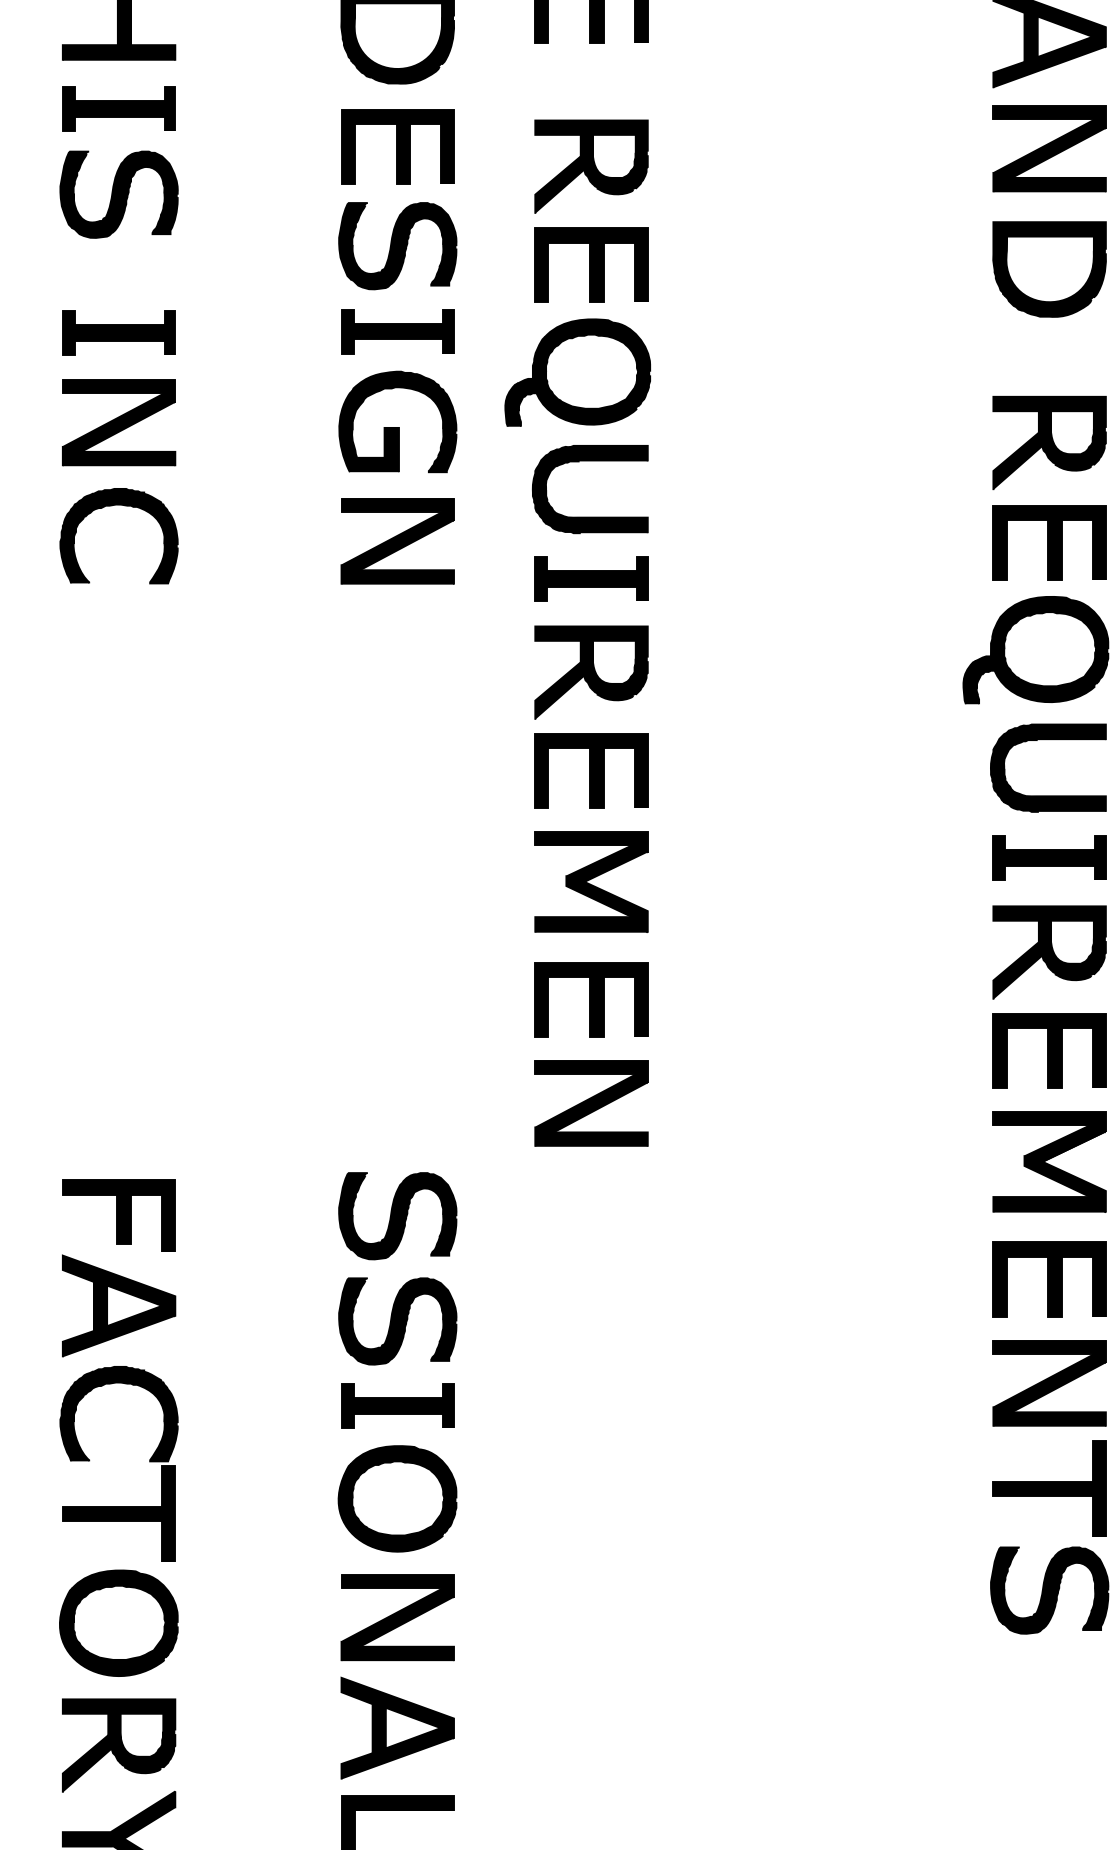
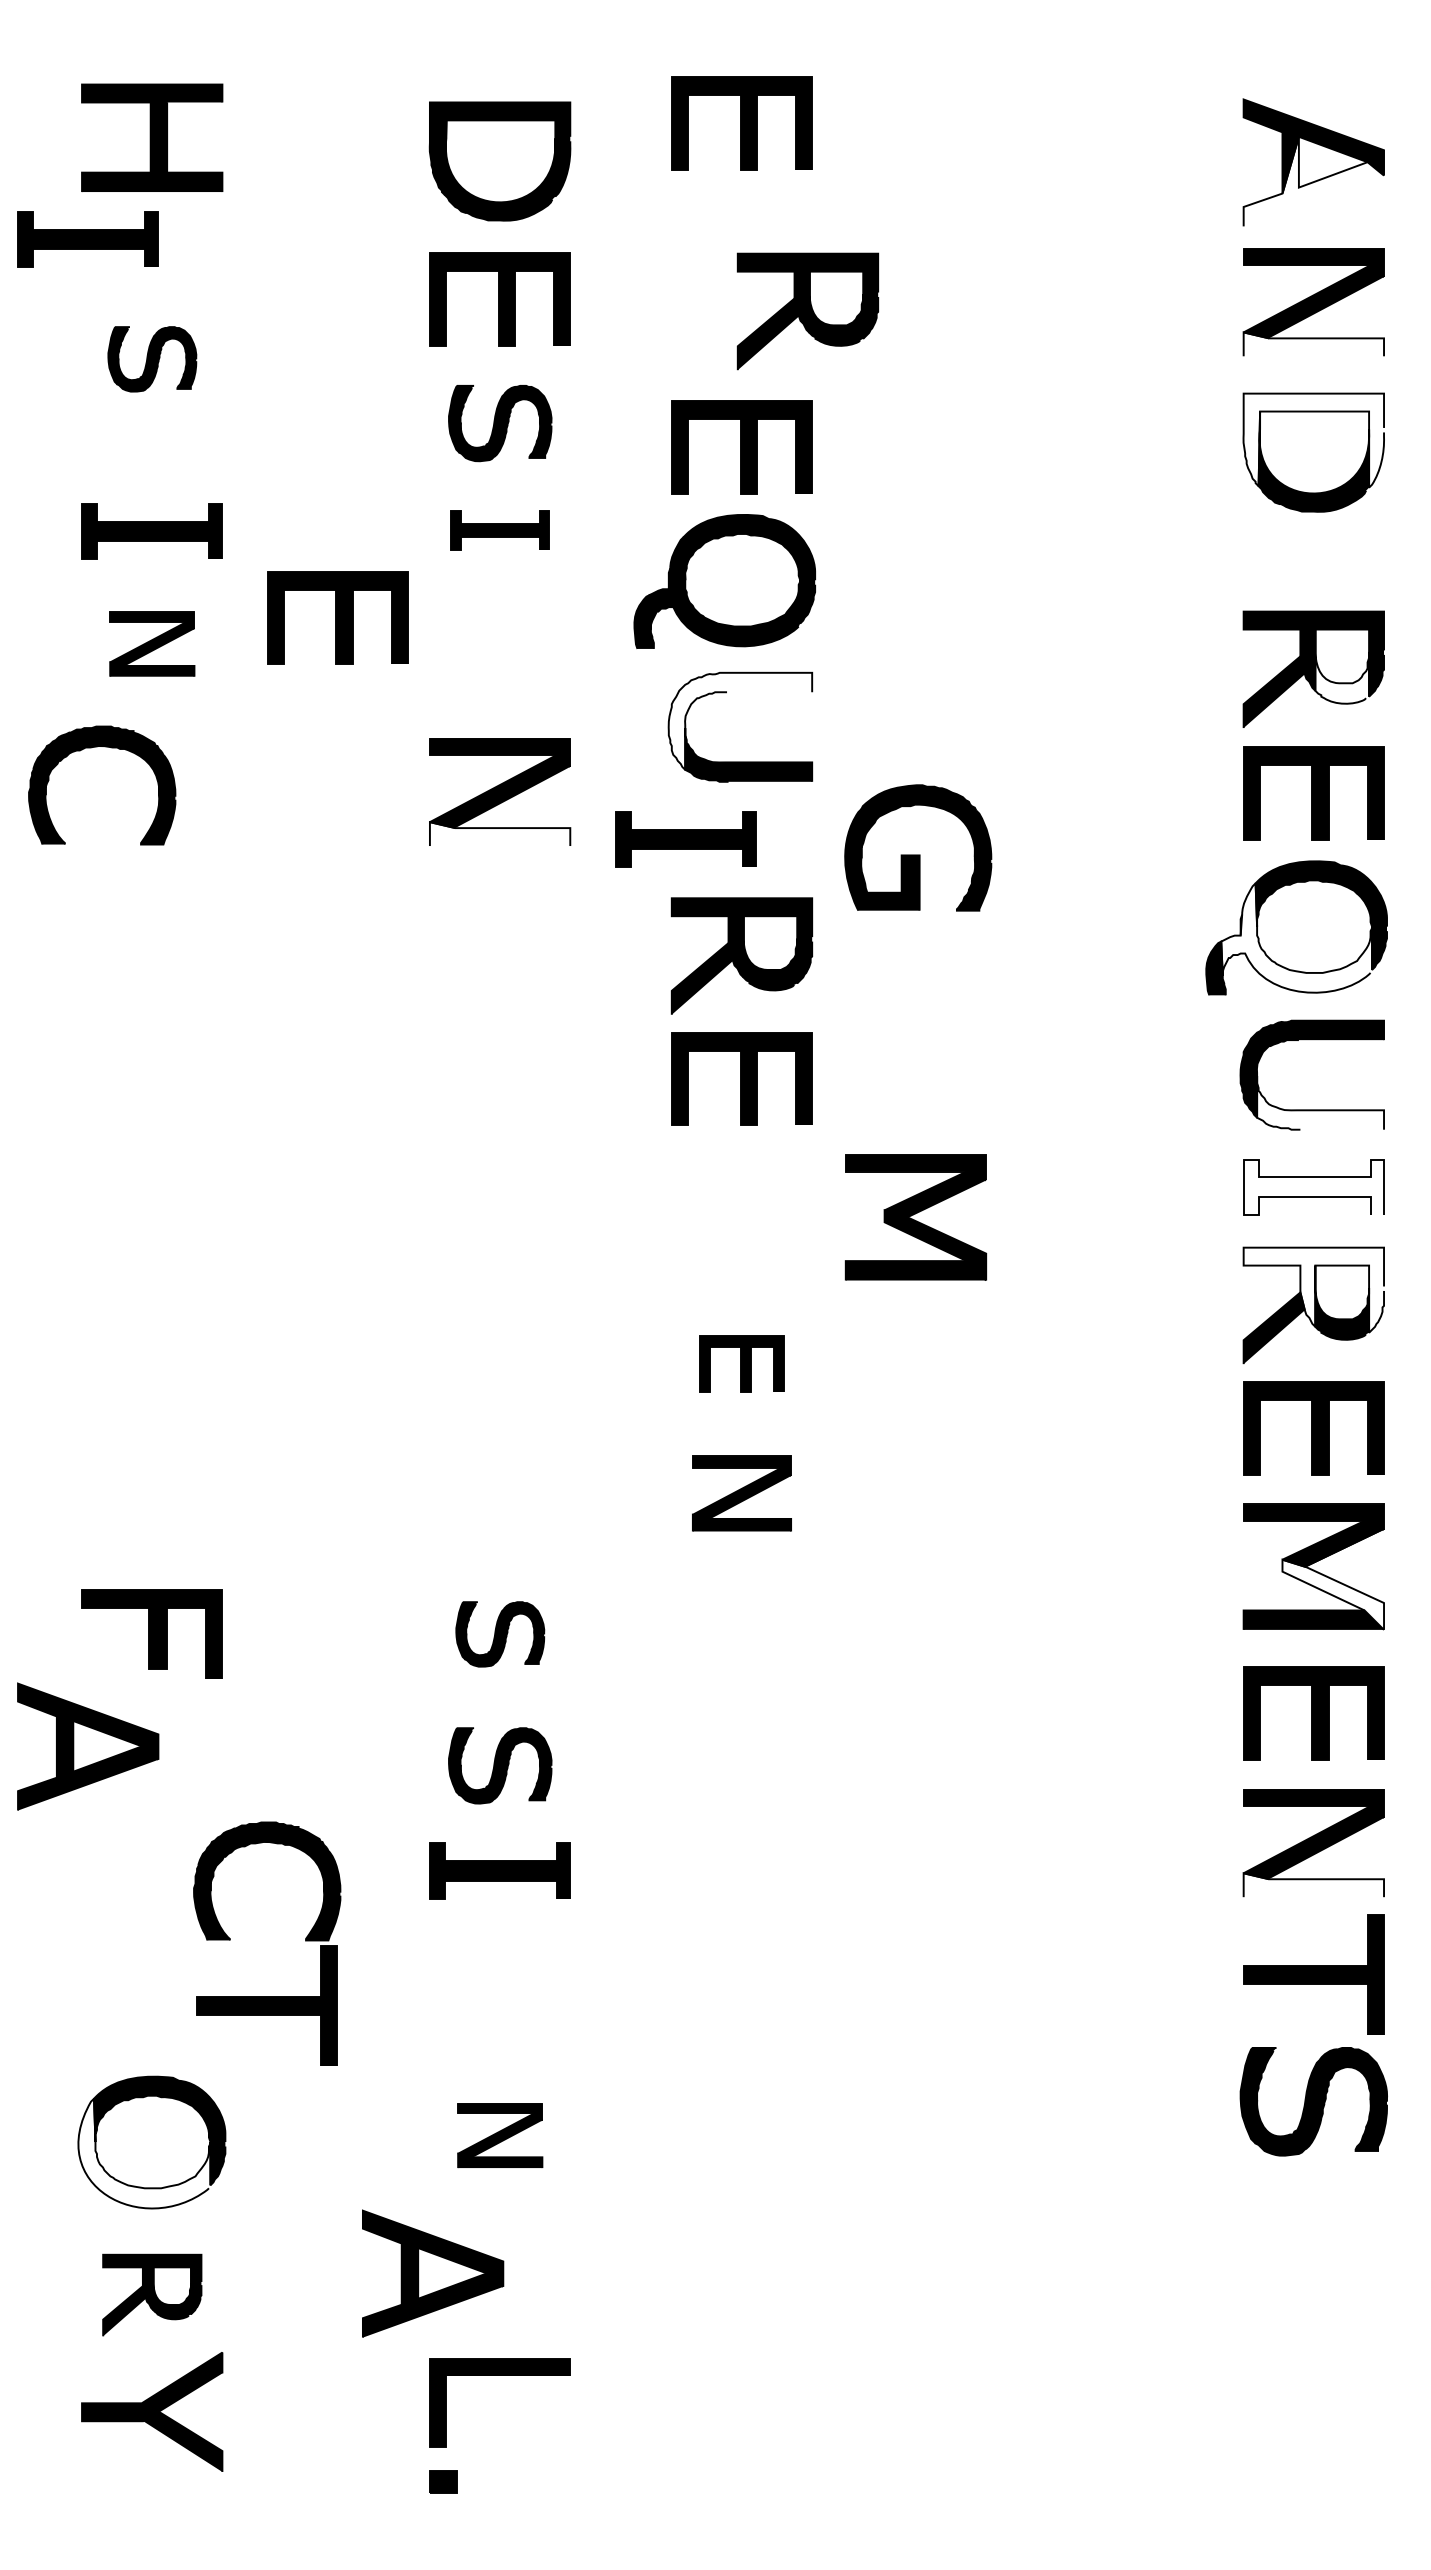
fill: (1049, 52) -> (1313, 181), removed
part: (118, 109) -> (87, 239), moved
part: (591, 166) -> (807, 311), moved
fill: (1049, 182) -> (1313, 344), removed
part: (119, 194) -> (152, 359), size x0.6
part: (398, 246) -> (500, 423), size x0.7
fill: (1049, 259) -> (1313, 440), removed
part: (397, 331) -> (499, 530), size x0.7
part: (267, 401) -> (337, 617), added
part: (119, 423) -> (152, 644), size x0.6
part: (398, 427) -> (918, 854), moved
fill: (1072, 440) -> (1342, 666), removed
fill: (590, 484) -> (740, 720), removed
part: (120, 505) -> (104, 747), moved
fill: (397, 575) -> (499, 834), removed
part: (591, 579) -> (685, 839), moved
fill: (1035, 657) -> (1296, 937), removed
fill: (1054, 790) -> (1320, 1102), removed
fill: (1049, 857) -> (1313, 1186), removed
part: (591, 882) -> (915, 1217), moved
fill: (1049, 939) -> (1313, 1289), removed
part: (591, 999) -> (741, 1363), size x0.6
part: (591, 1103) -> (741, 1493), size x0.7
fill: (1065, 1184) -> (1333, 1594), removed
part: (398, 1216) -> (500, 1634), size x0.6
part: (119, 1305) -> (88, 1746), moved
part: (398, 1321) -> (500, 1765), size x0.7
fill: (1049, 1417) -> (1313, 1885), removed
part: (89, 1461) -> (230, 1940), moved
part: (397, 1499) -> (499, 1987), removed
part: (398, 1617) -> (500, 2135), size x0.6
fill: (112, 1632) -> (144, 2153), removed
part: (398, 1728) -> (433, 2273), moved
part: (119, 1744) -> (152, 2294), size x0.7

